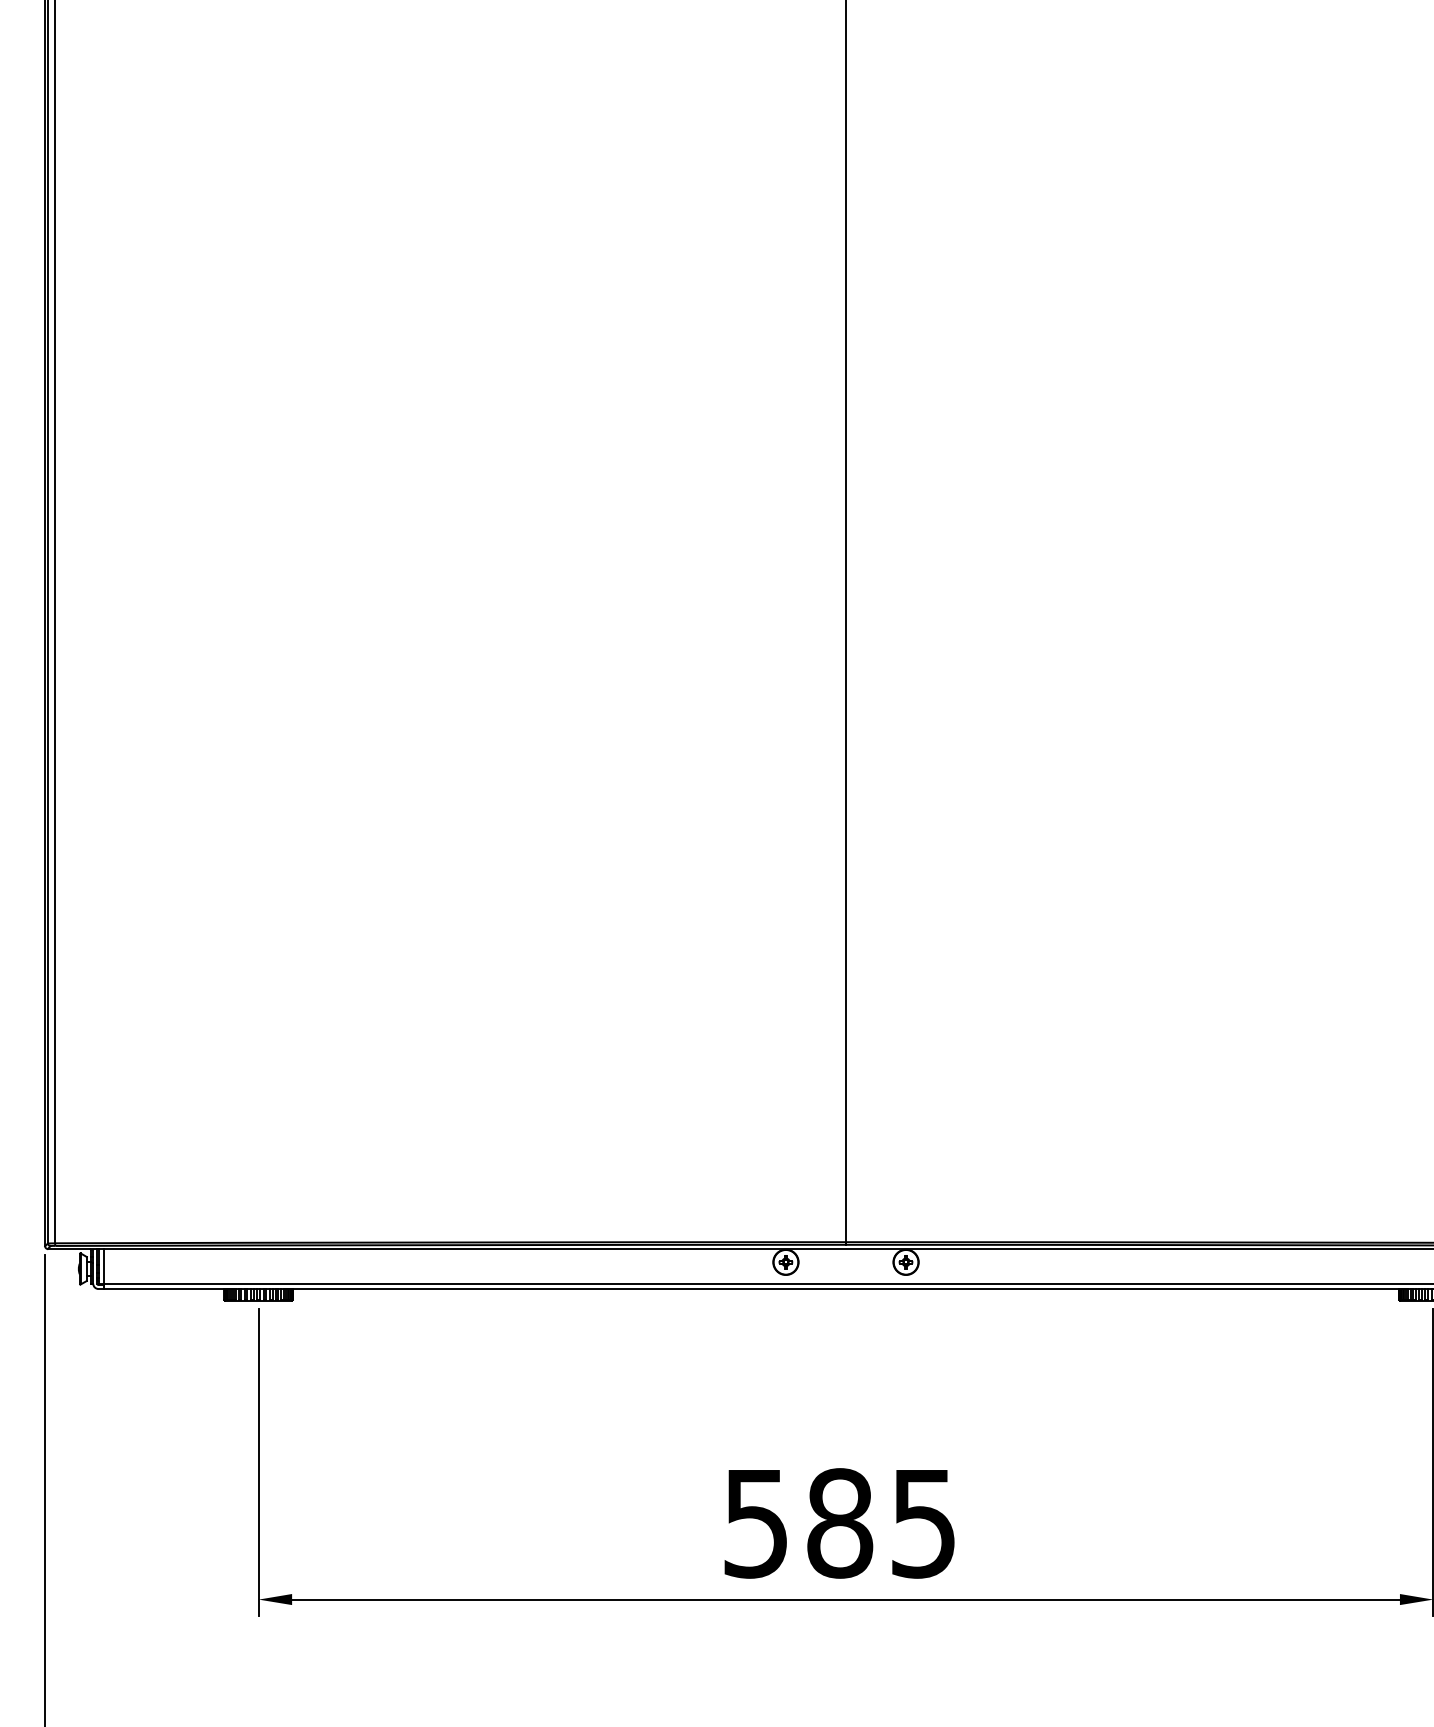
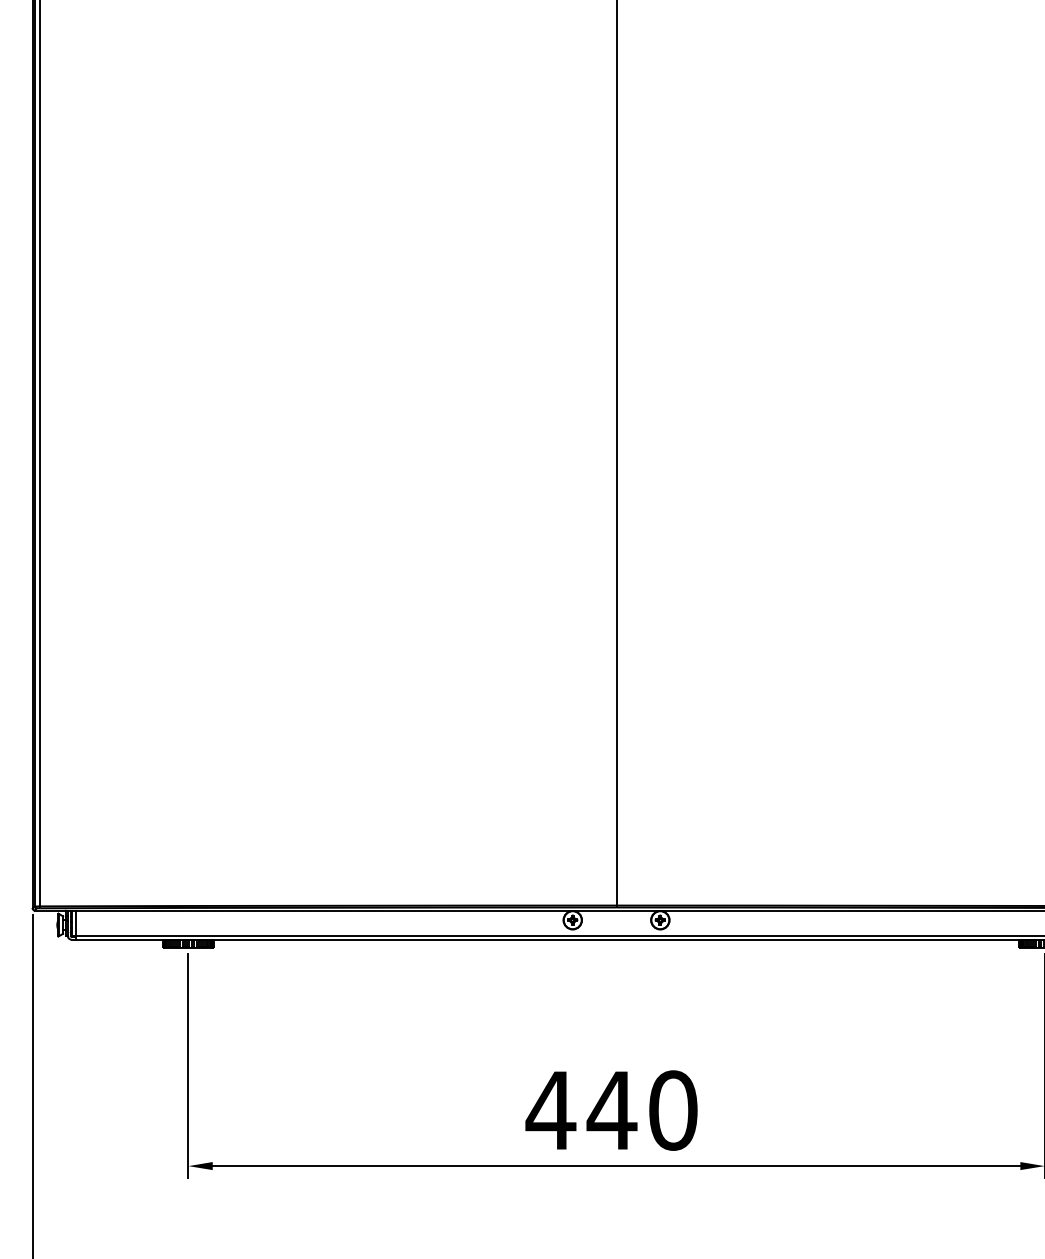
text: (839, 1523) -> (611, 1110), 585 -> 440

